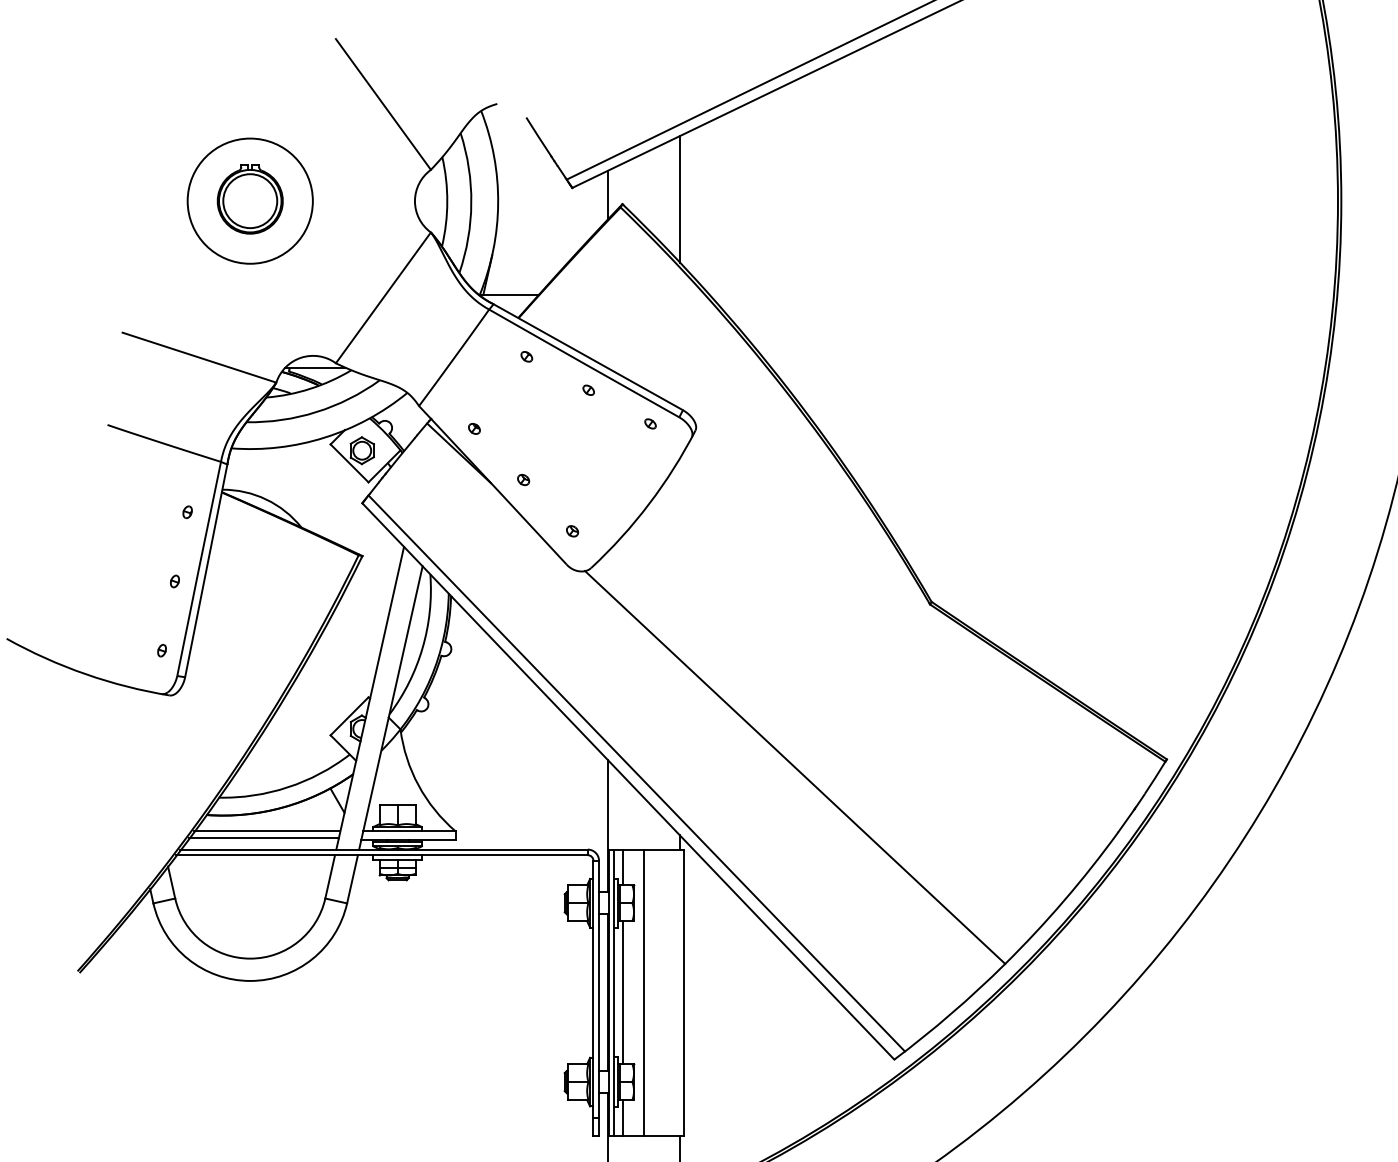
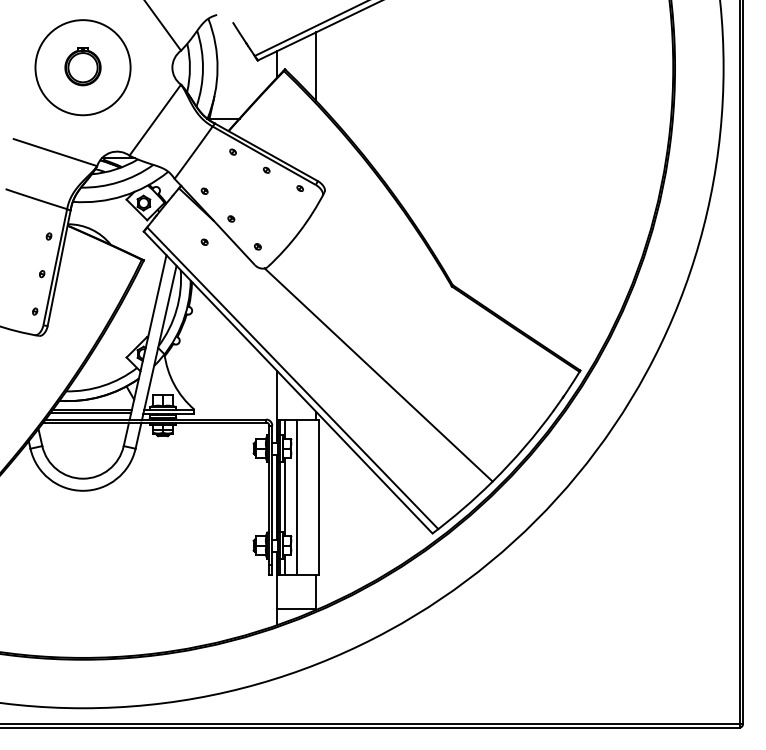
circle: (251, 200) -> (83, 67), size x1.4
part: (474, 521) -> (204, 241), added

